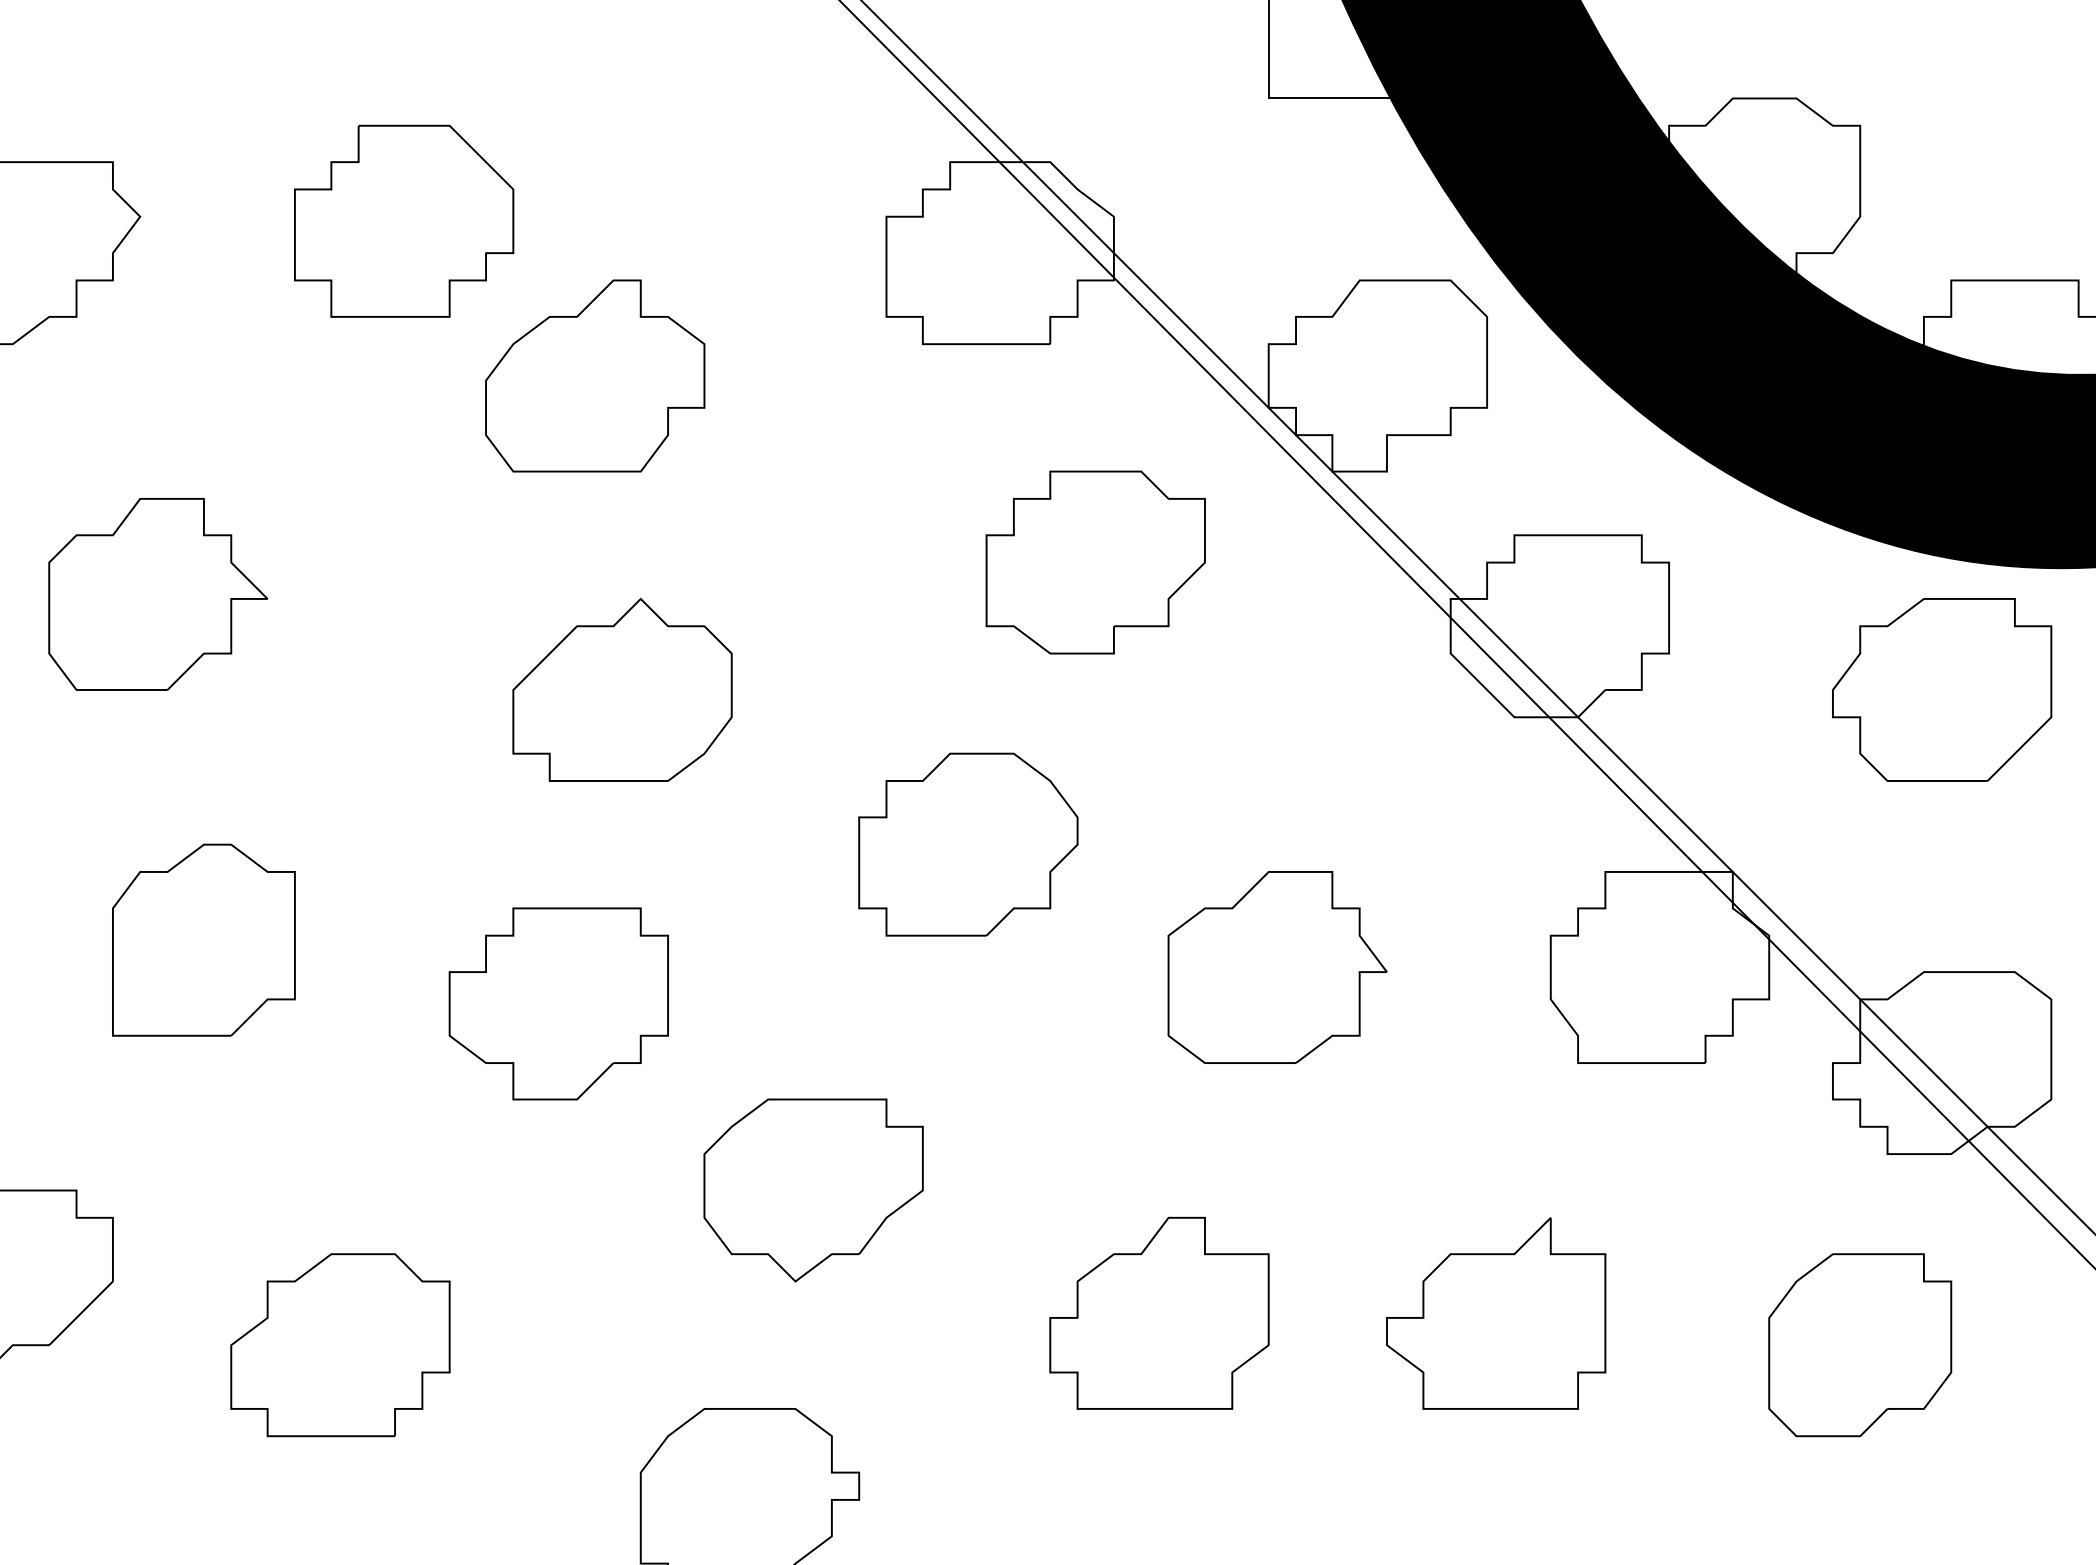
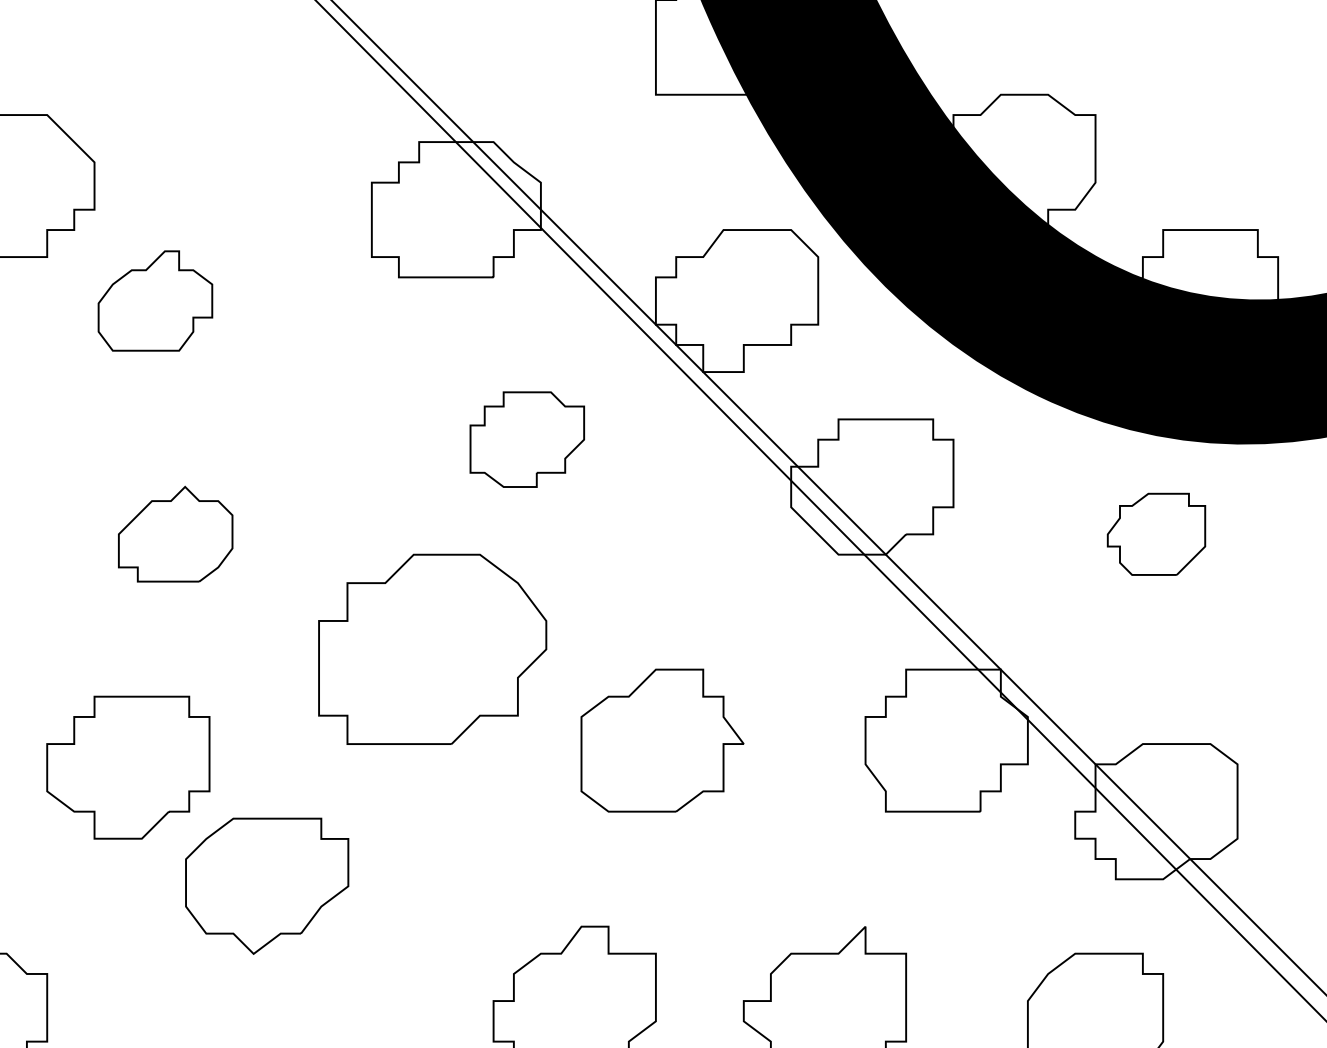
part: (595, 375) -> (155, 300), size x0.7
part: (1095, 562) -> (527, 439), size x0.7
part: (622, 689) -> (175, 534), size x0.7
part: (1942, 689) -> (1156, 534), size x0.6
part: (968, 844) -> (432, 649), size x1.4
part: (813, 1190) -> (267, 886), moved

